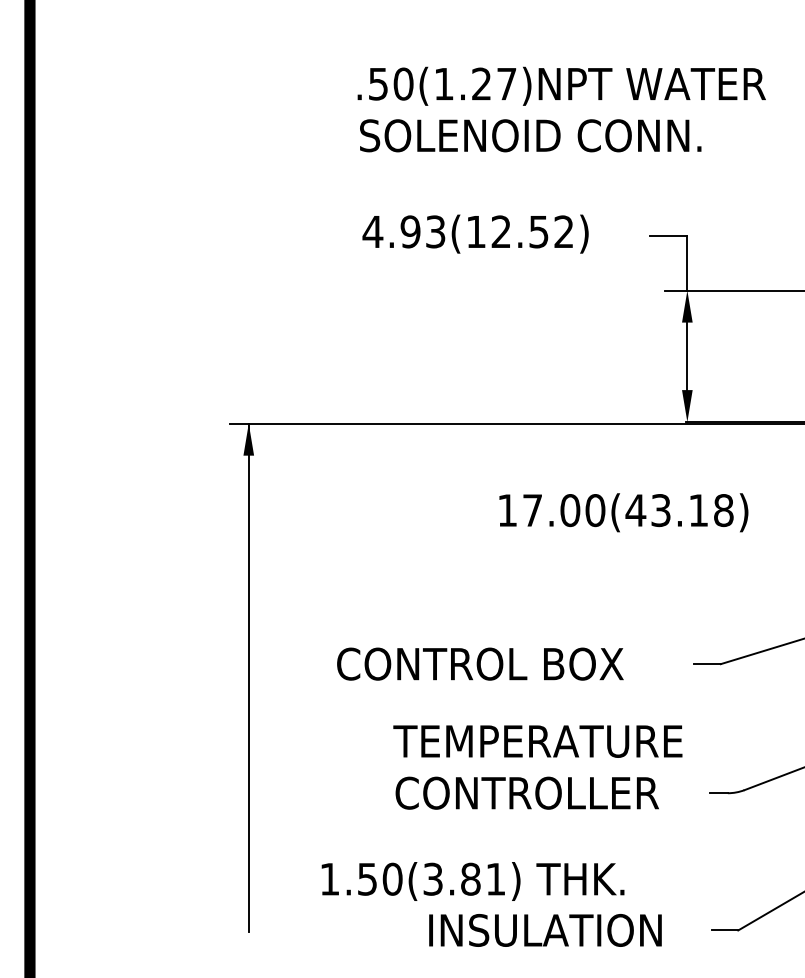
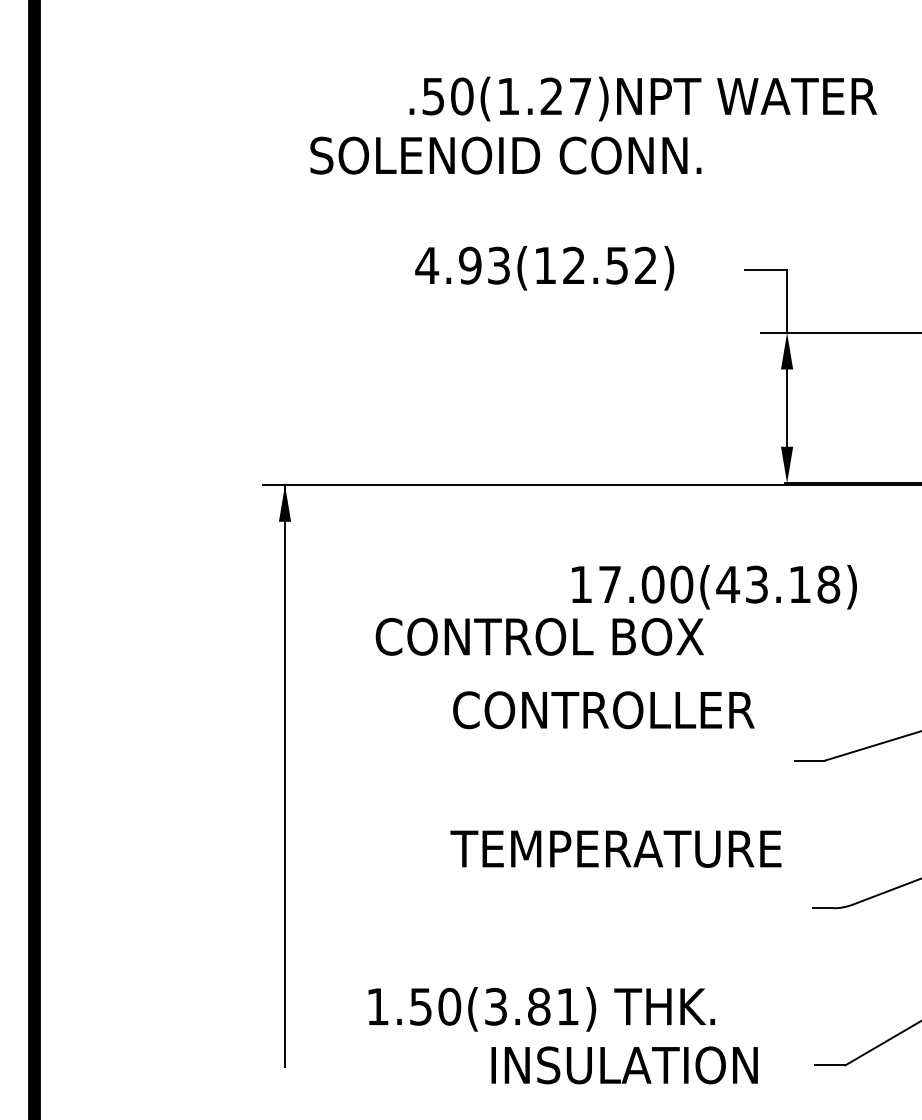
text: (530, 135) -> (505, 155), moved
text: (480, 663) -> (539, 636), moved
text: (526, 792) -> (602, 709), moved

